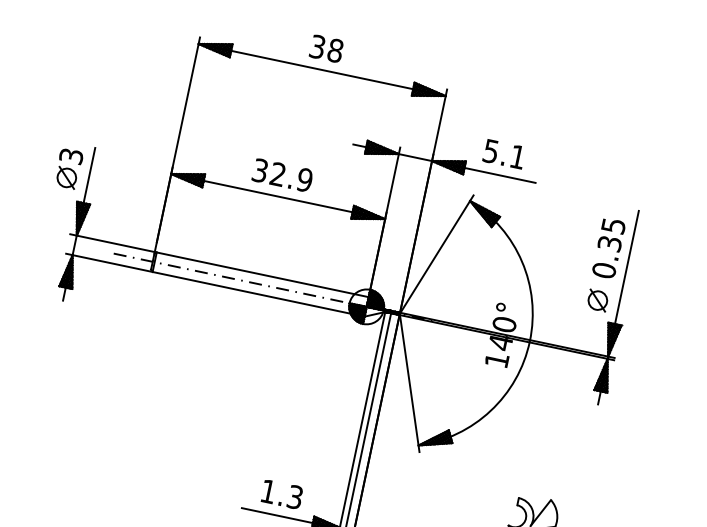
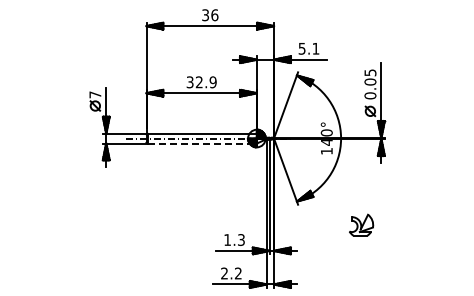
text: (335, 49) -> (214, 14), 38 -> 36
text: (71, 155) -> (95, 94), 3 -> 7
text: (610, 242) -> (370, 81), 0.35 -> 0.05
line: (259, 294) -> (202, 143), solid -> dashed

